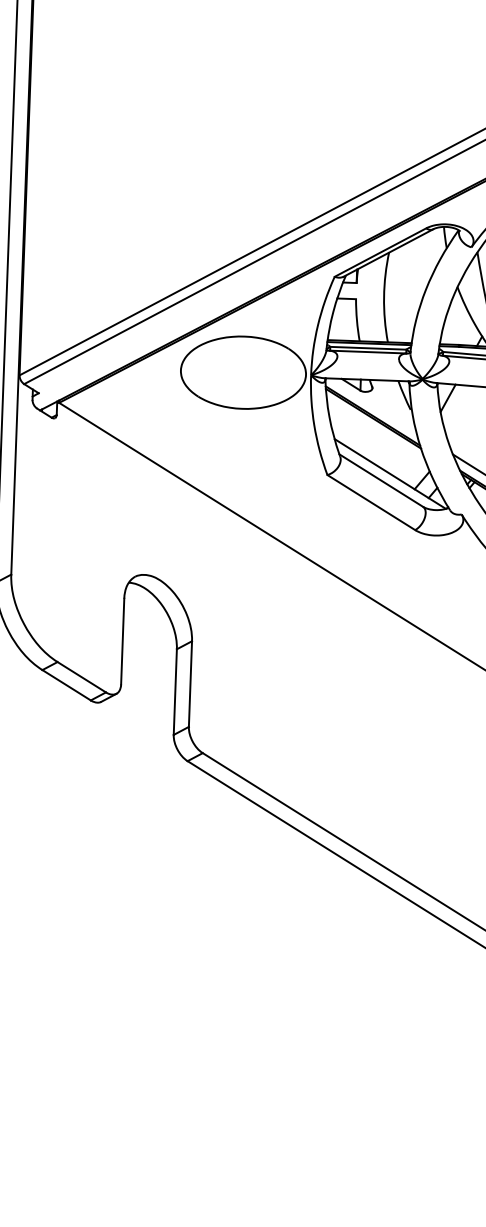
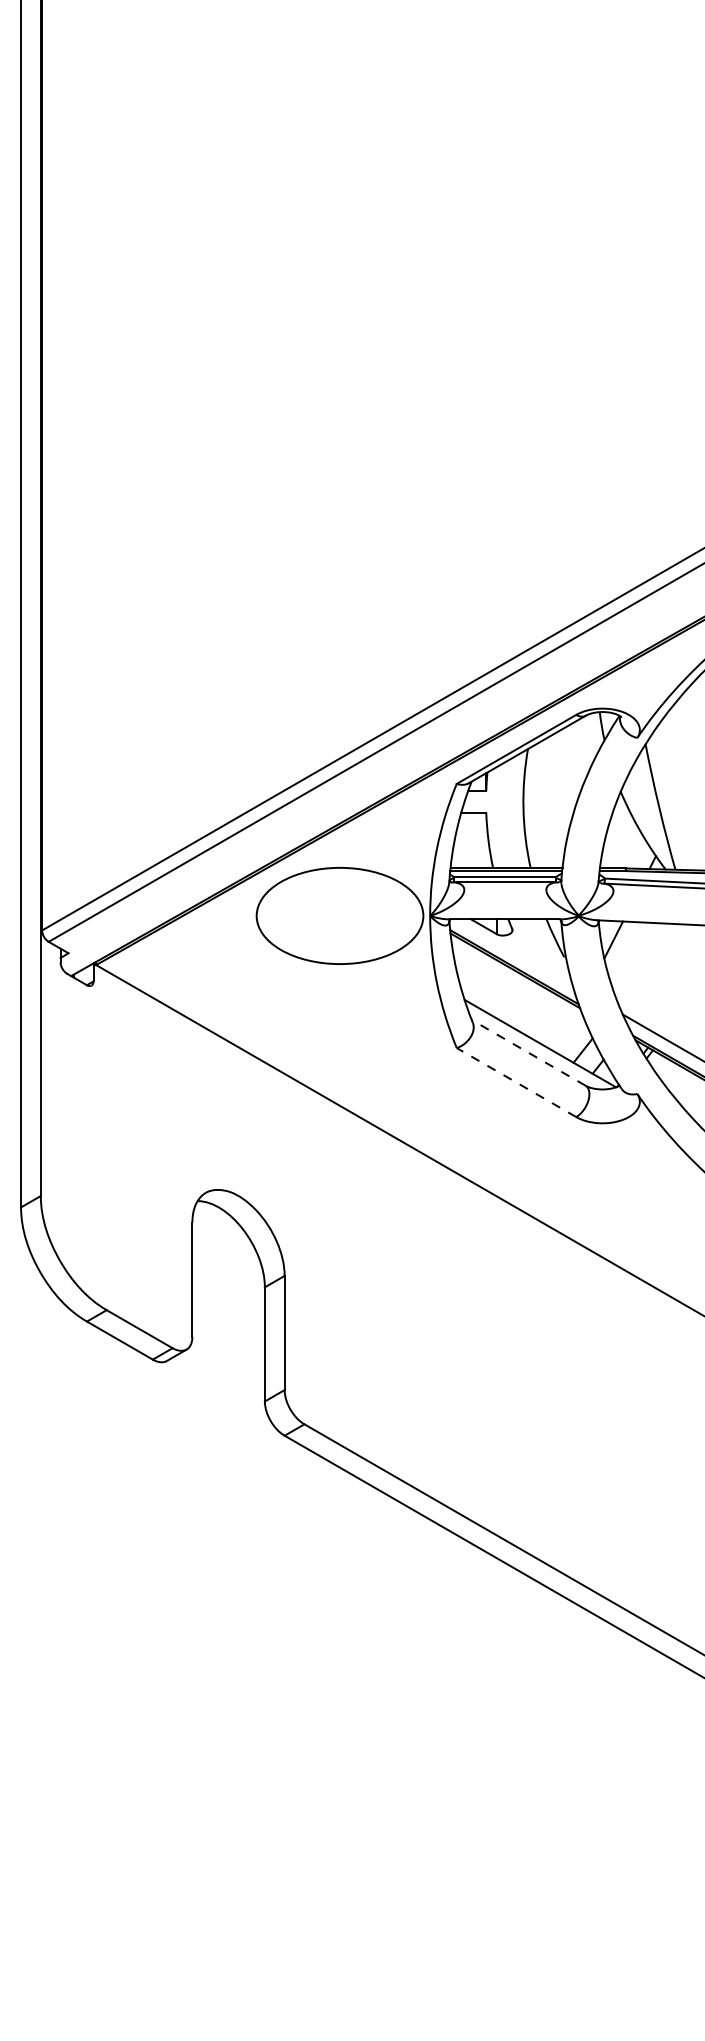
line: (381, 480) -> (528, 1052), solid -> dashed
line: (371, 502) -> (516, 1082), solid -> dashed

